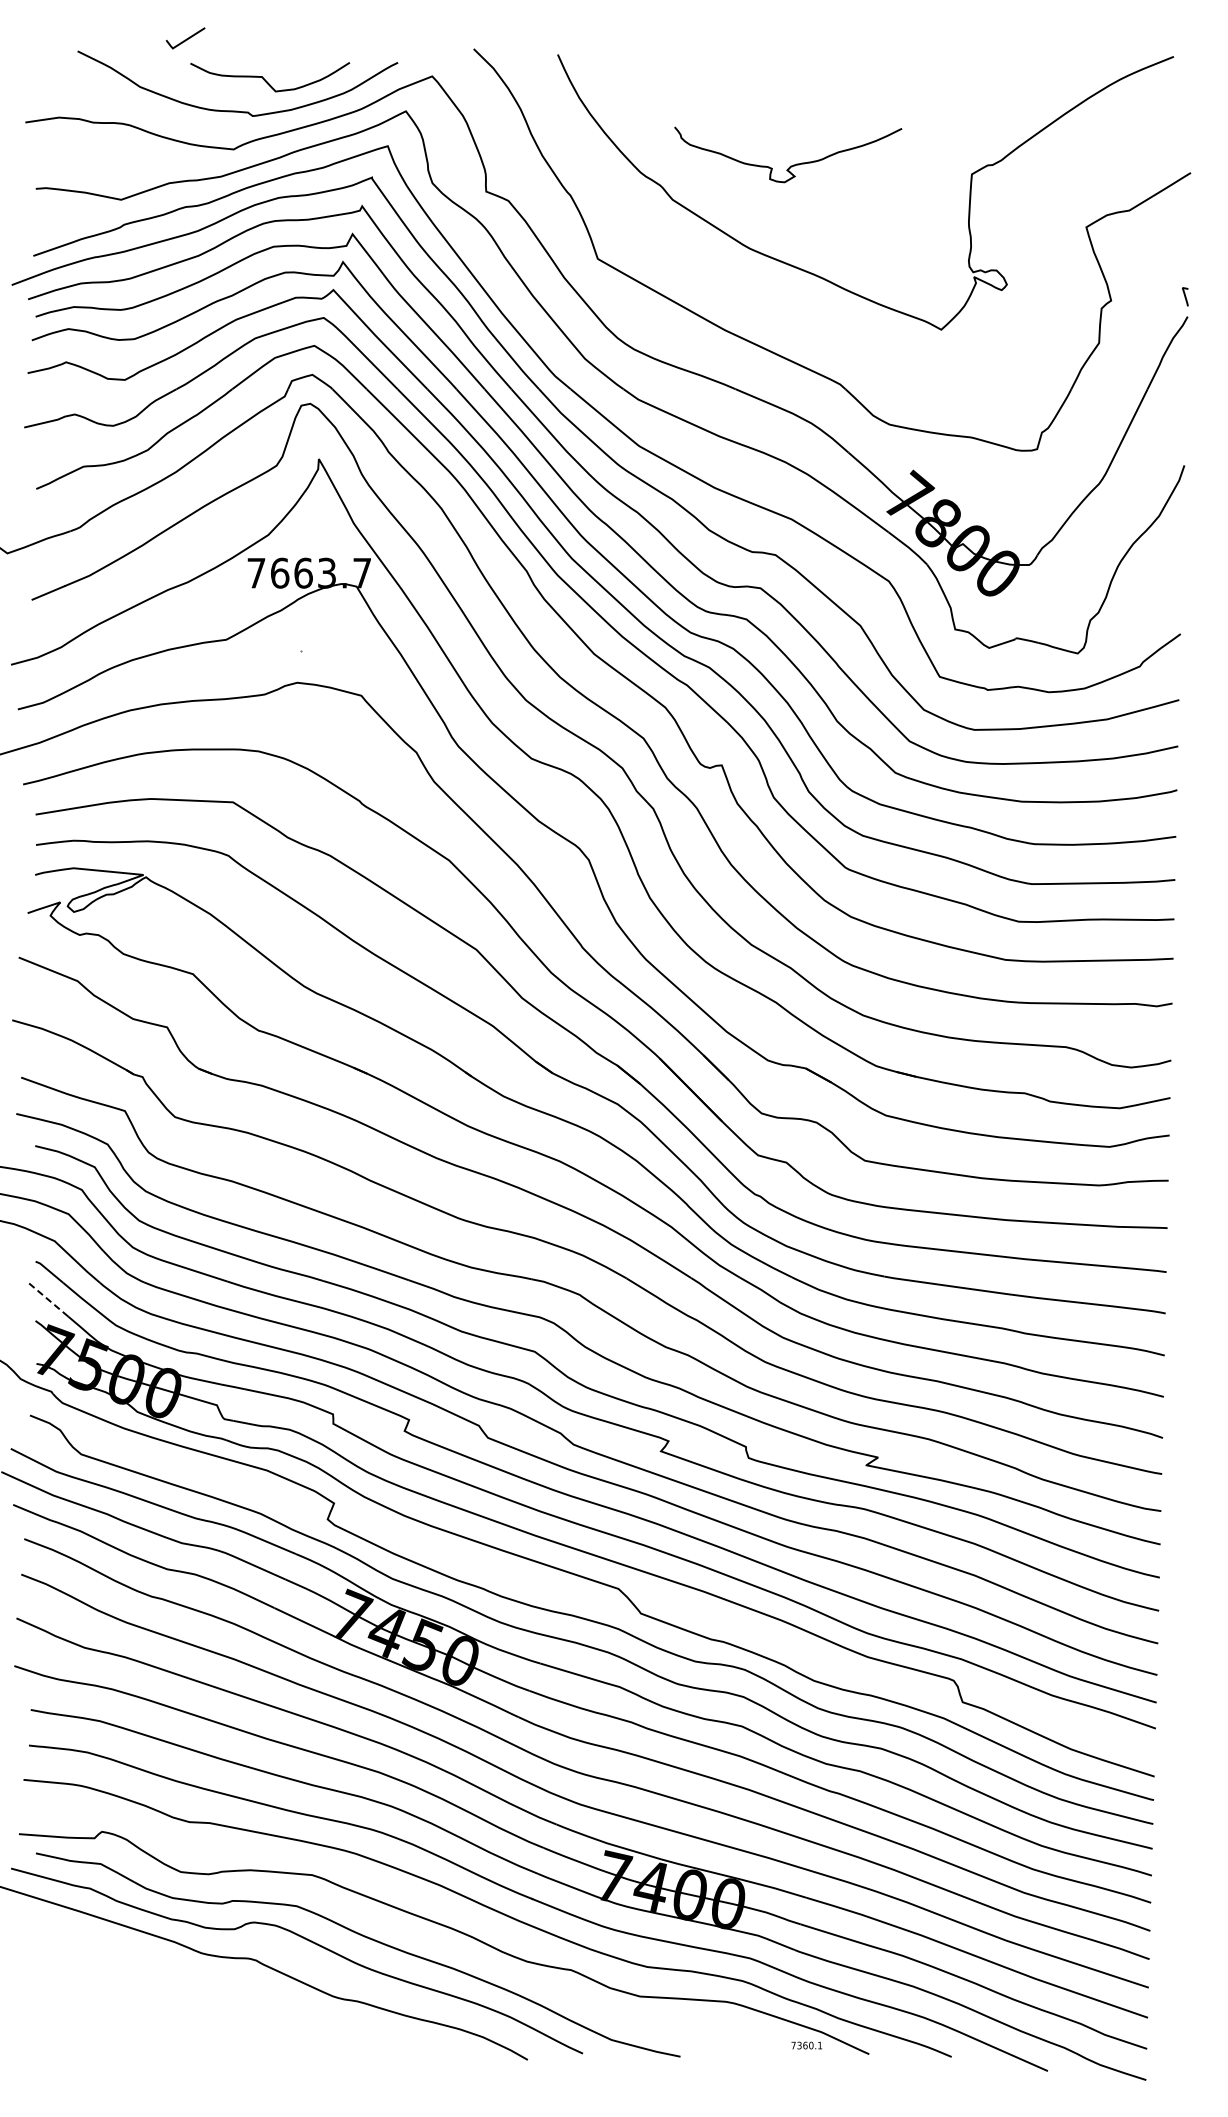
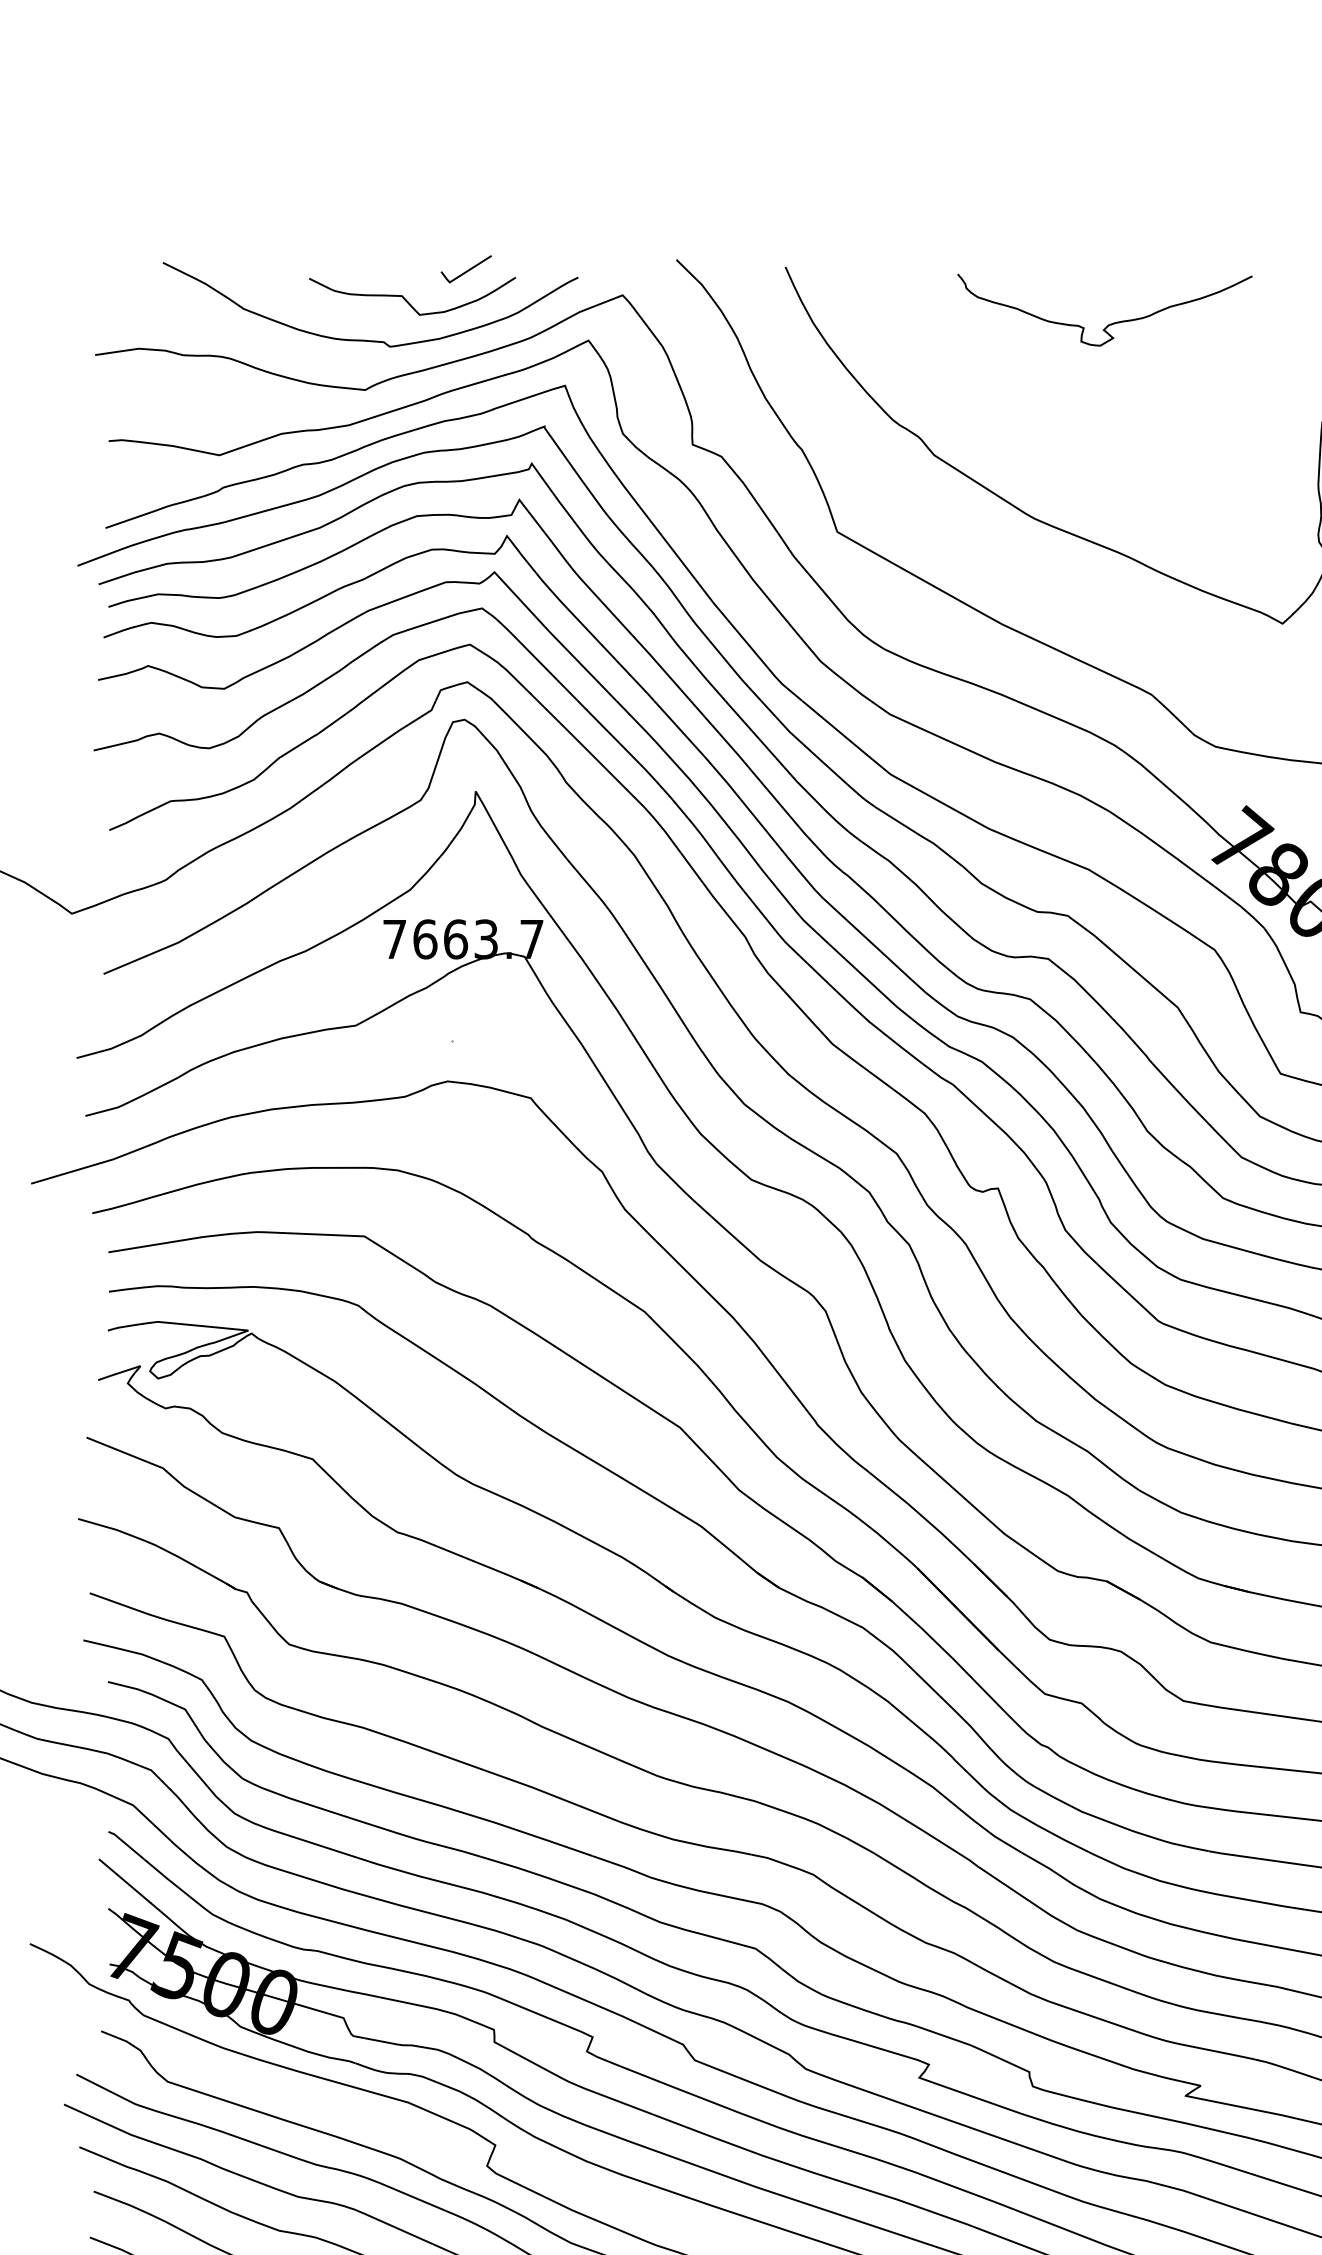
line: (186, 38) -> (467, 269), moved
curve: (793, 164) -> (1111, 322), moved
line: (48, 1299) -> (125, 1880), dashed -> solid

